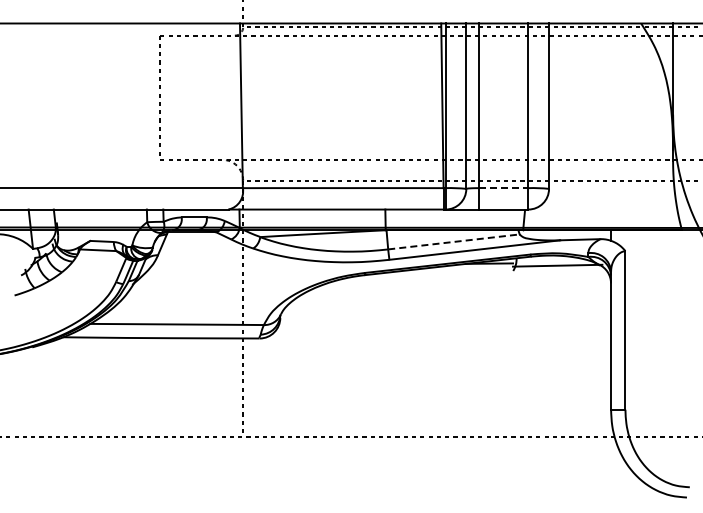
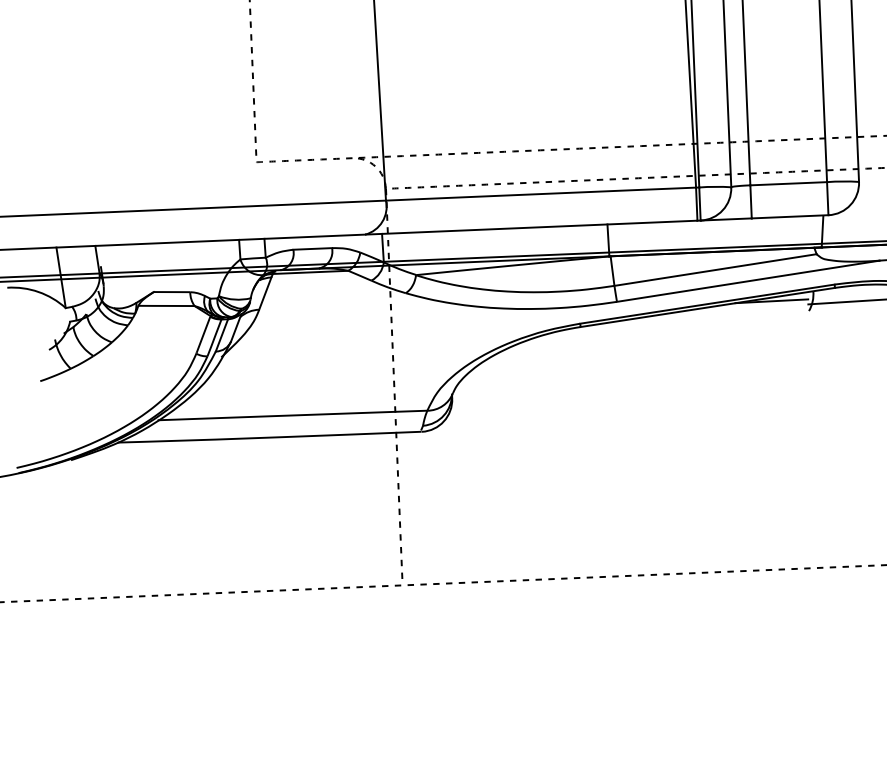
line: (503, 188) -> (788, 184), dashed -> solid
line: (454, 241) -> (716, 269), dashed -> solid

